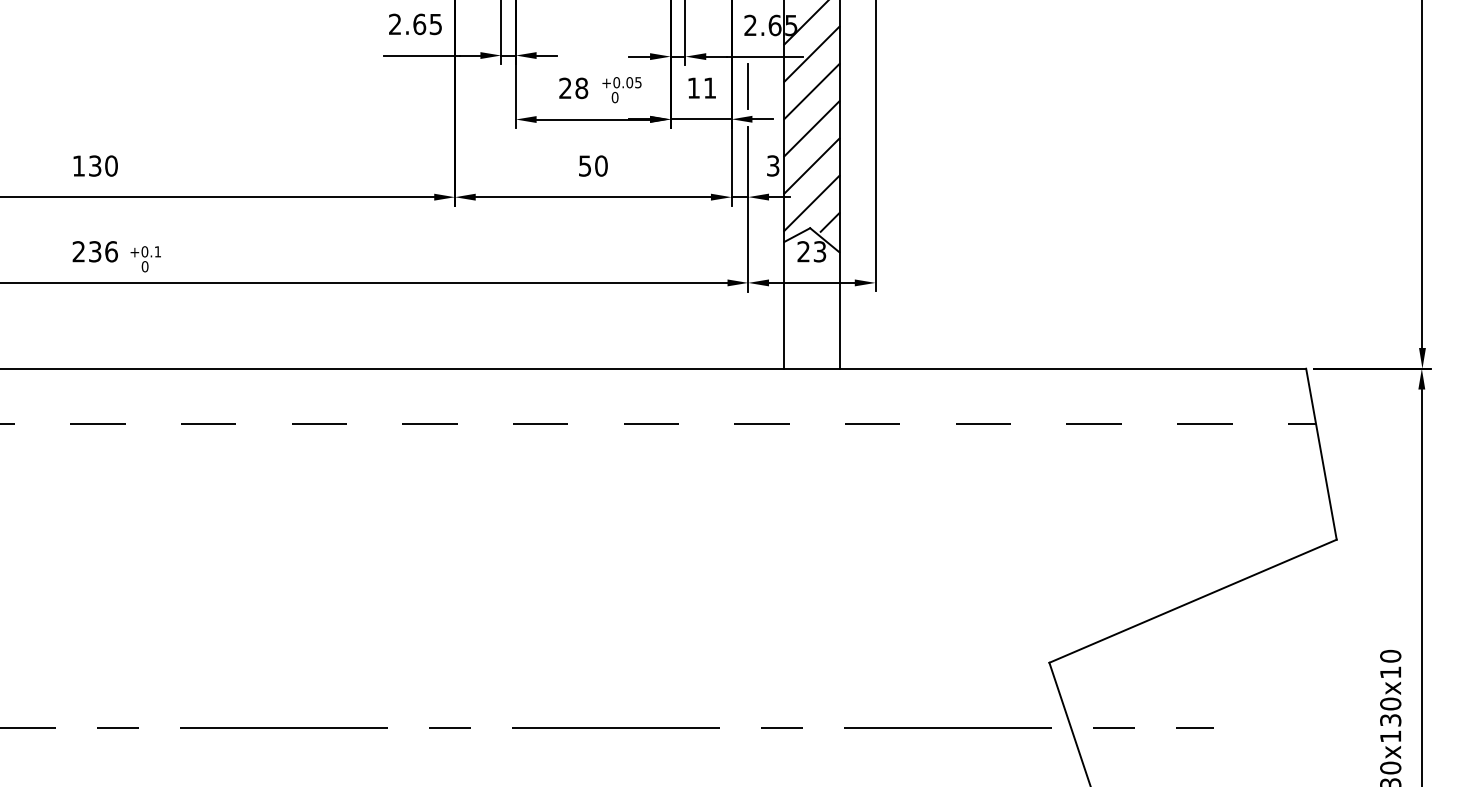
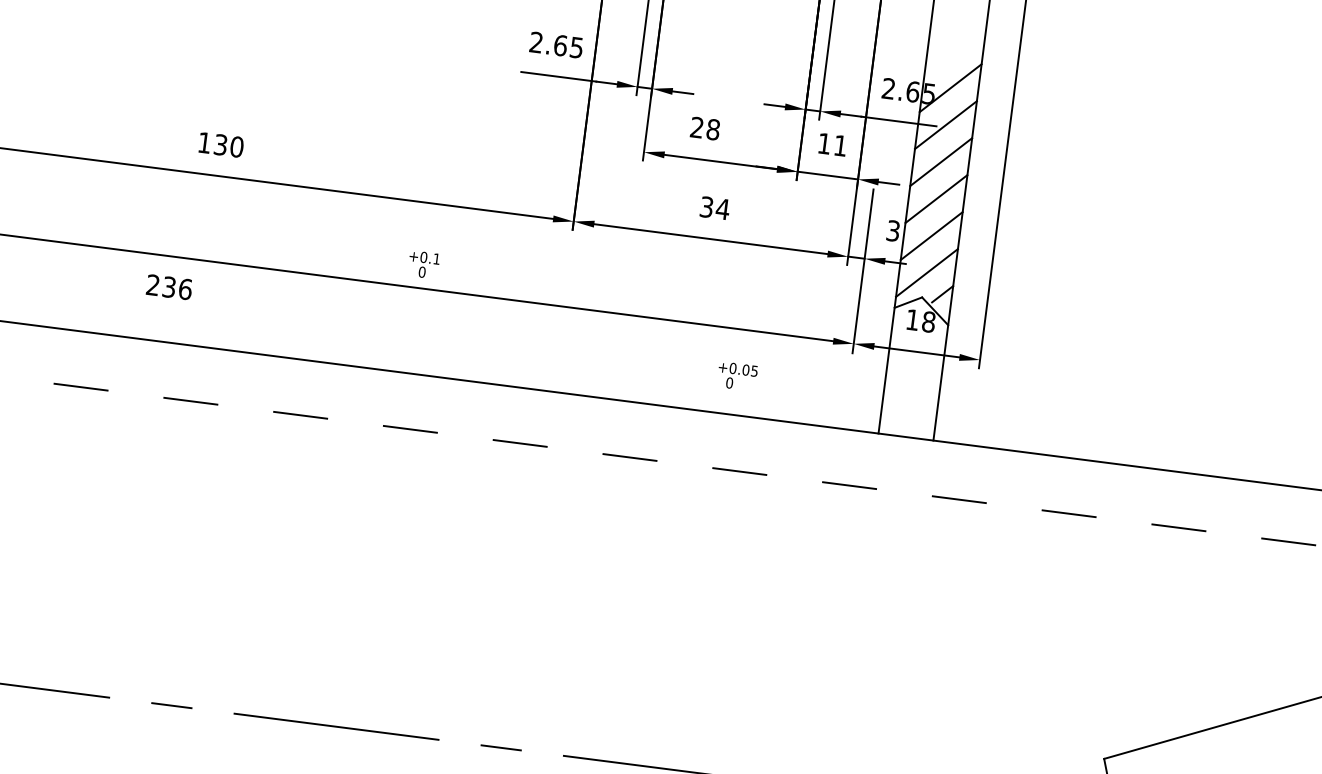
line: (748, 86) -> (878, 149), removed
text: (621, 90) -> (736, 376), moved
text: (593, 165) -> (715, 207), 50 -> 34
text: (94, 251) -> (168, 286), moved
text: (811, 251) -> (920, 320), 23 -> 18
text: (145, 259) -> (423, 265), moved

